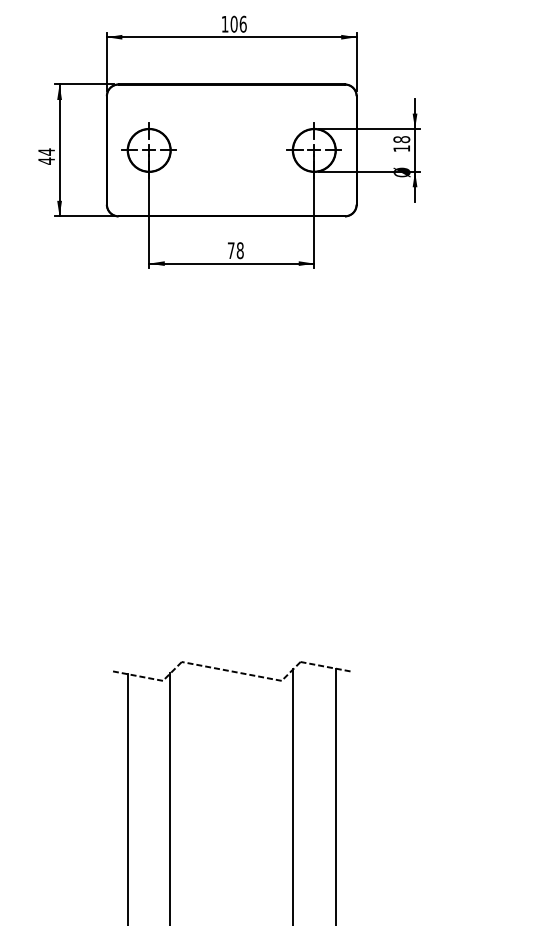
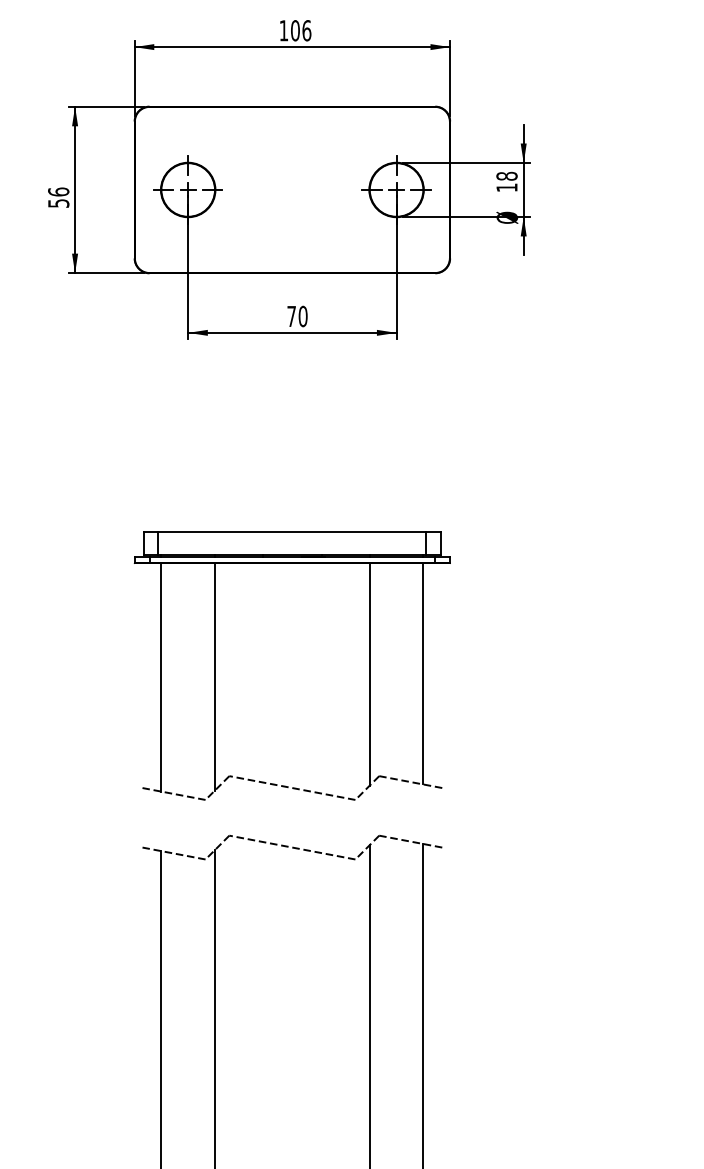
text: (46, 156) -> (58, 197), 44 -> 56
text: (239, 250) -> (302, 316), 78 -> 70
part: (170, 527) -> (215, 665), added

